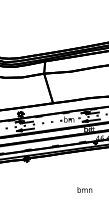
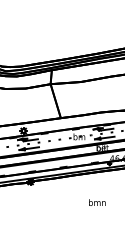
text: (84, 189) -> (96, 202), moved

